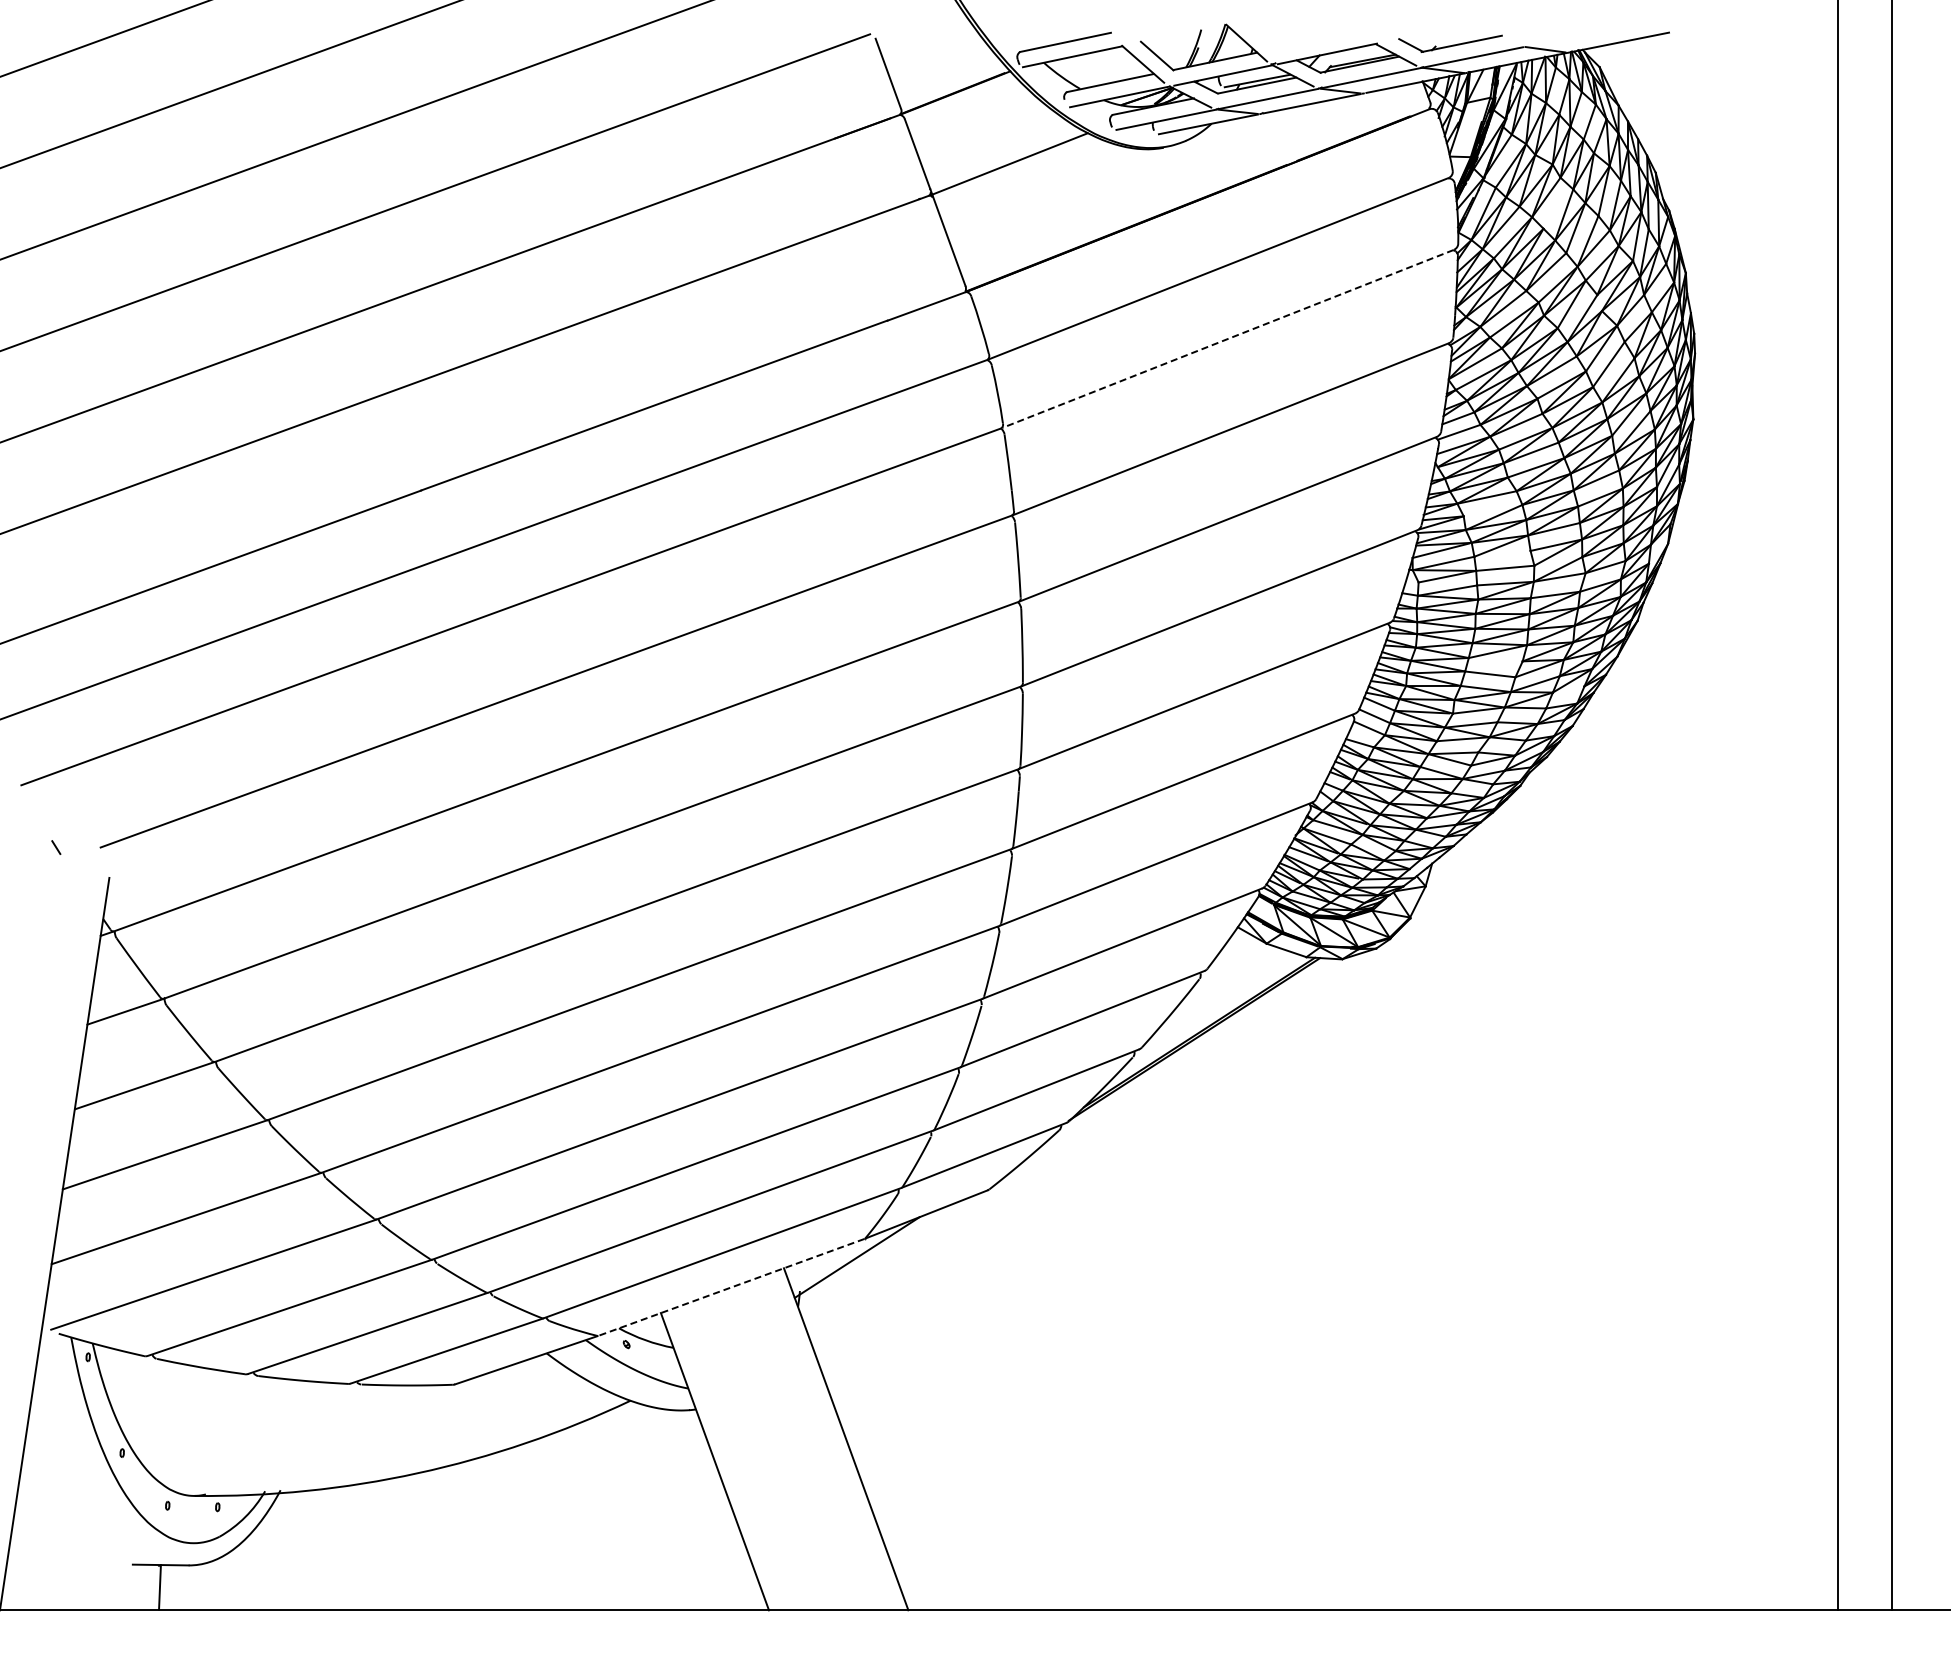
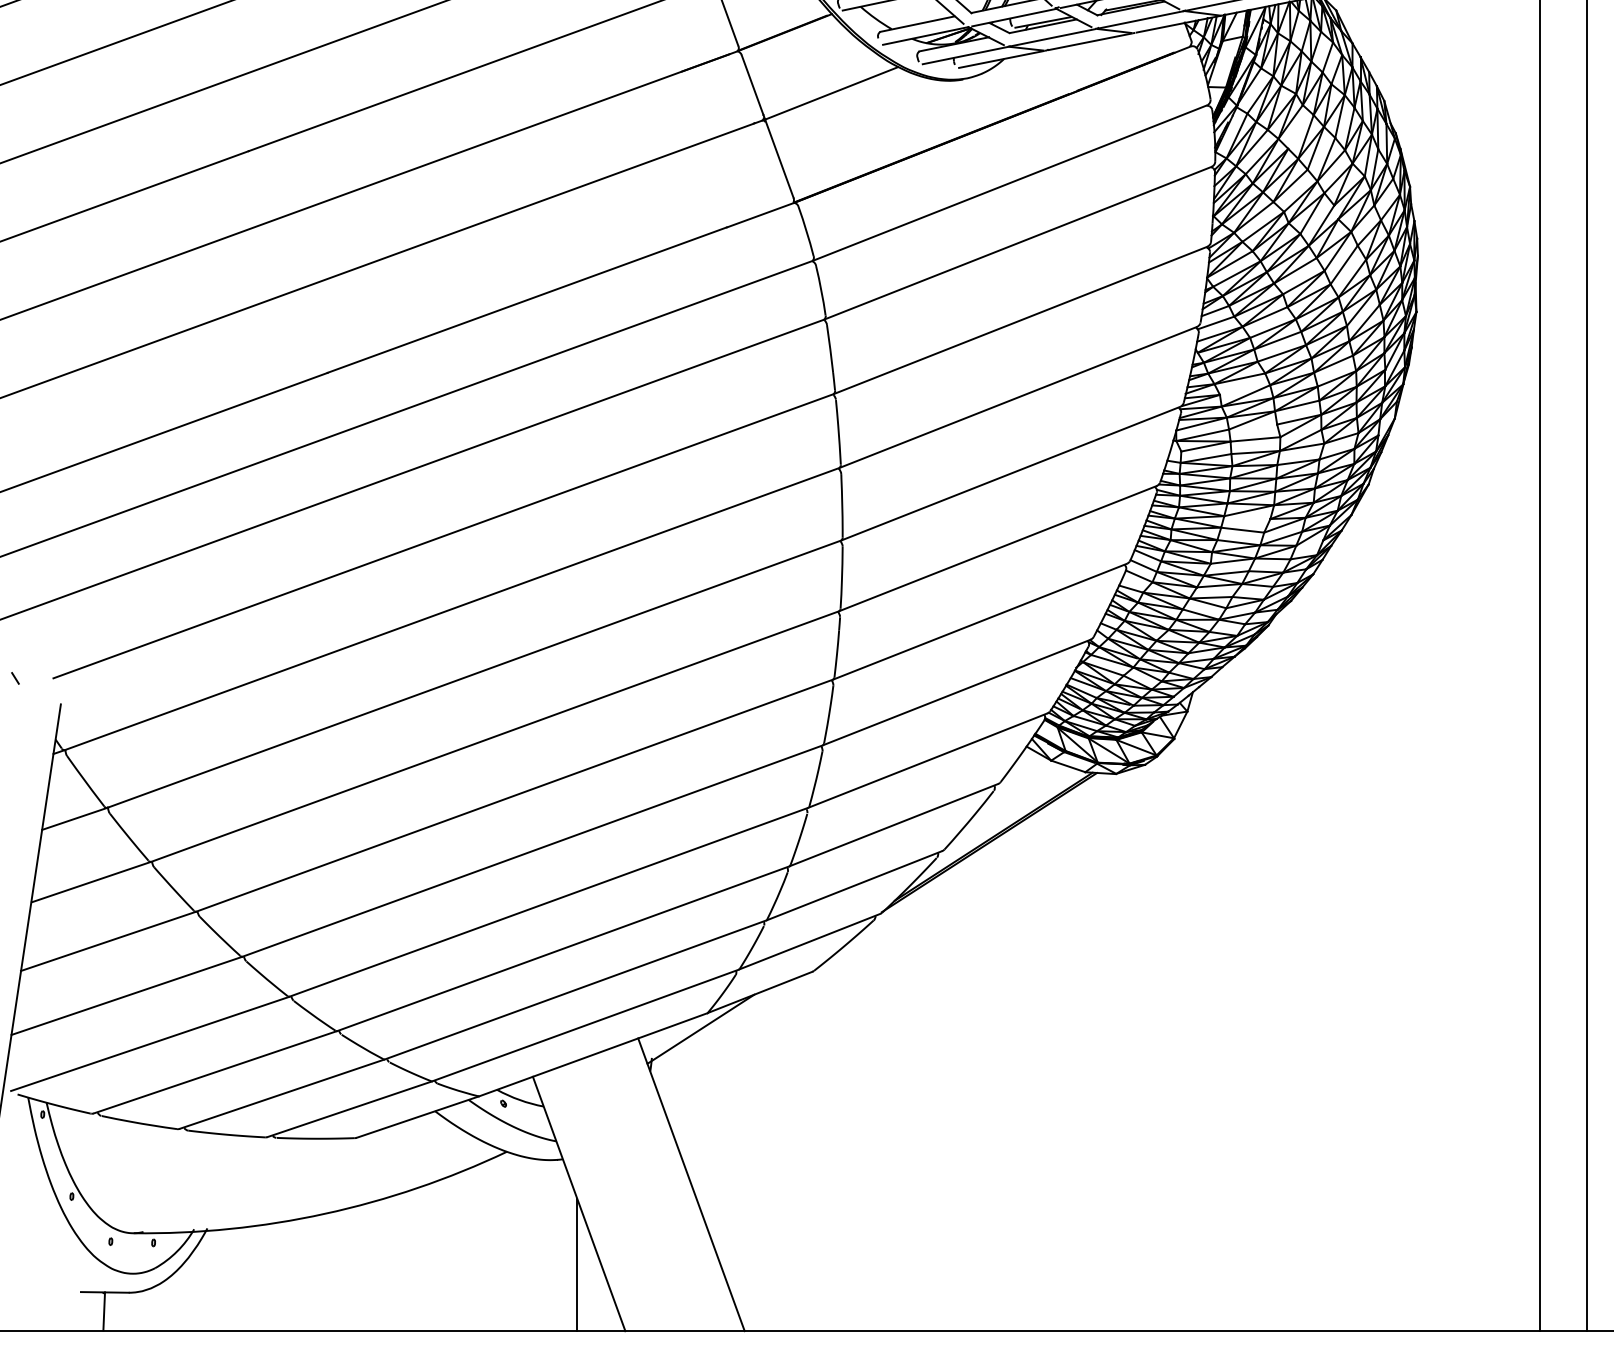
line: (1227, 339) -> (1017, 243), dashed -> solid
line: (731, 1287) -> (593, 1054), dashed -> solid
line: (712, 1532) -> (577, 1264), added

